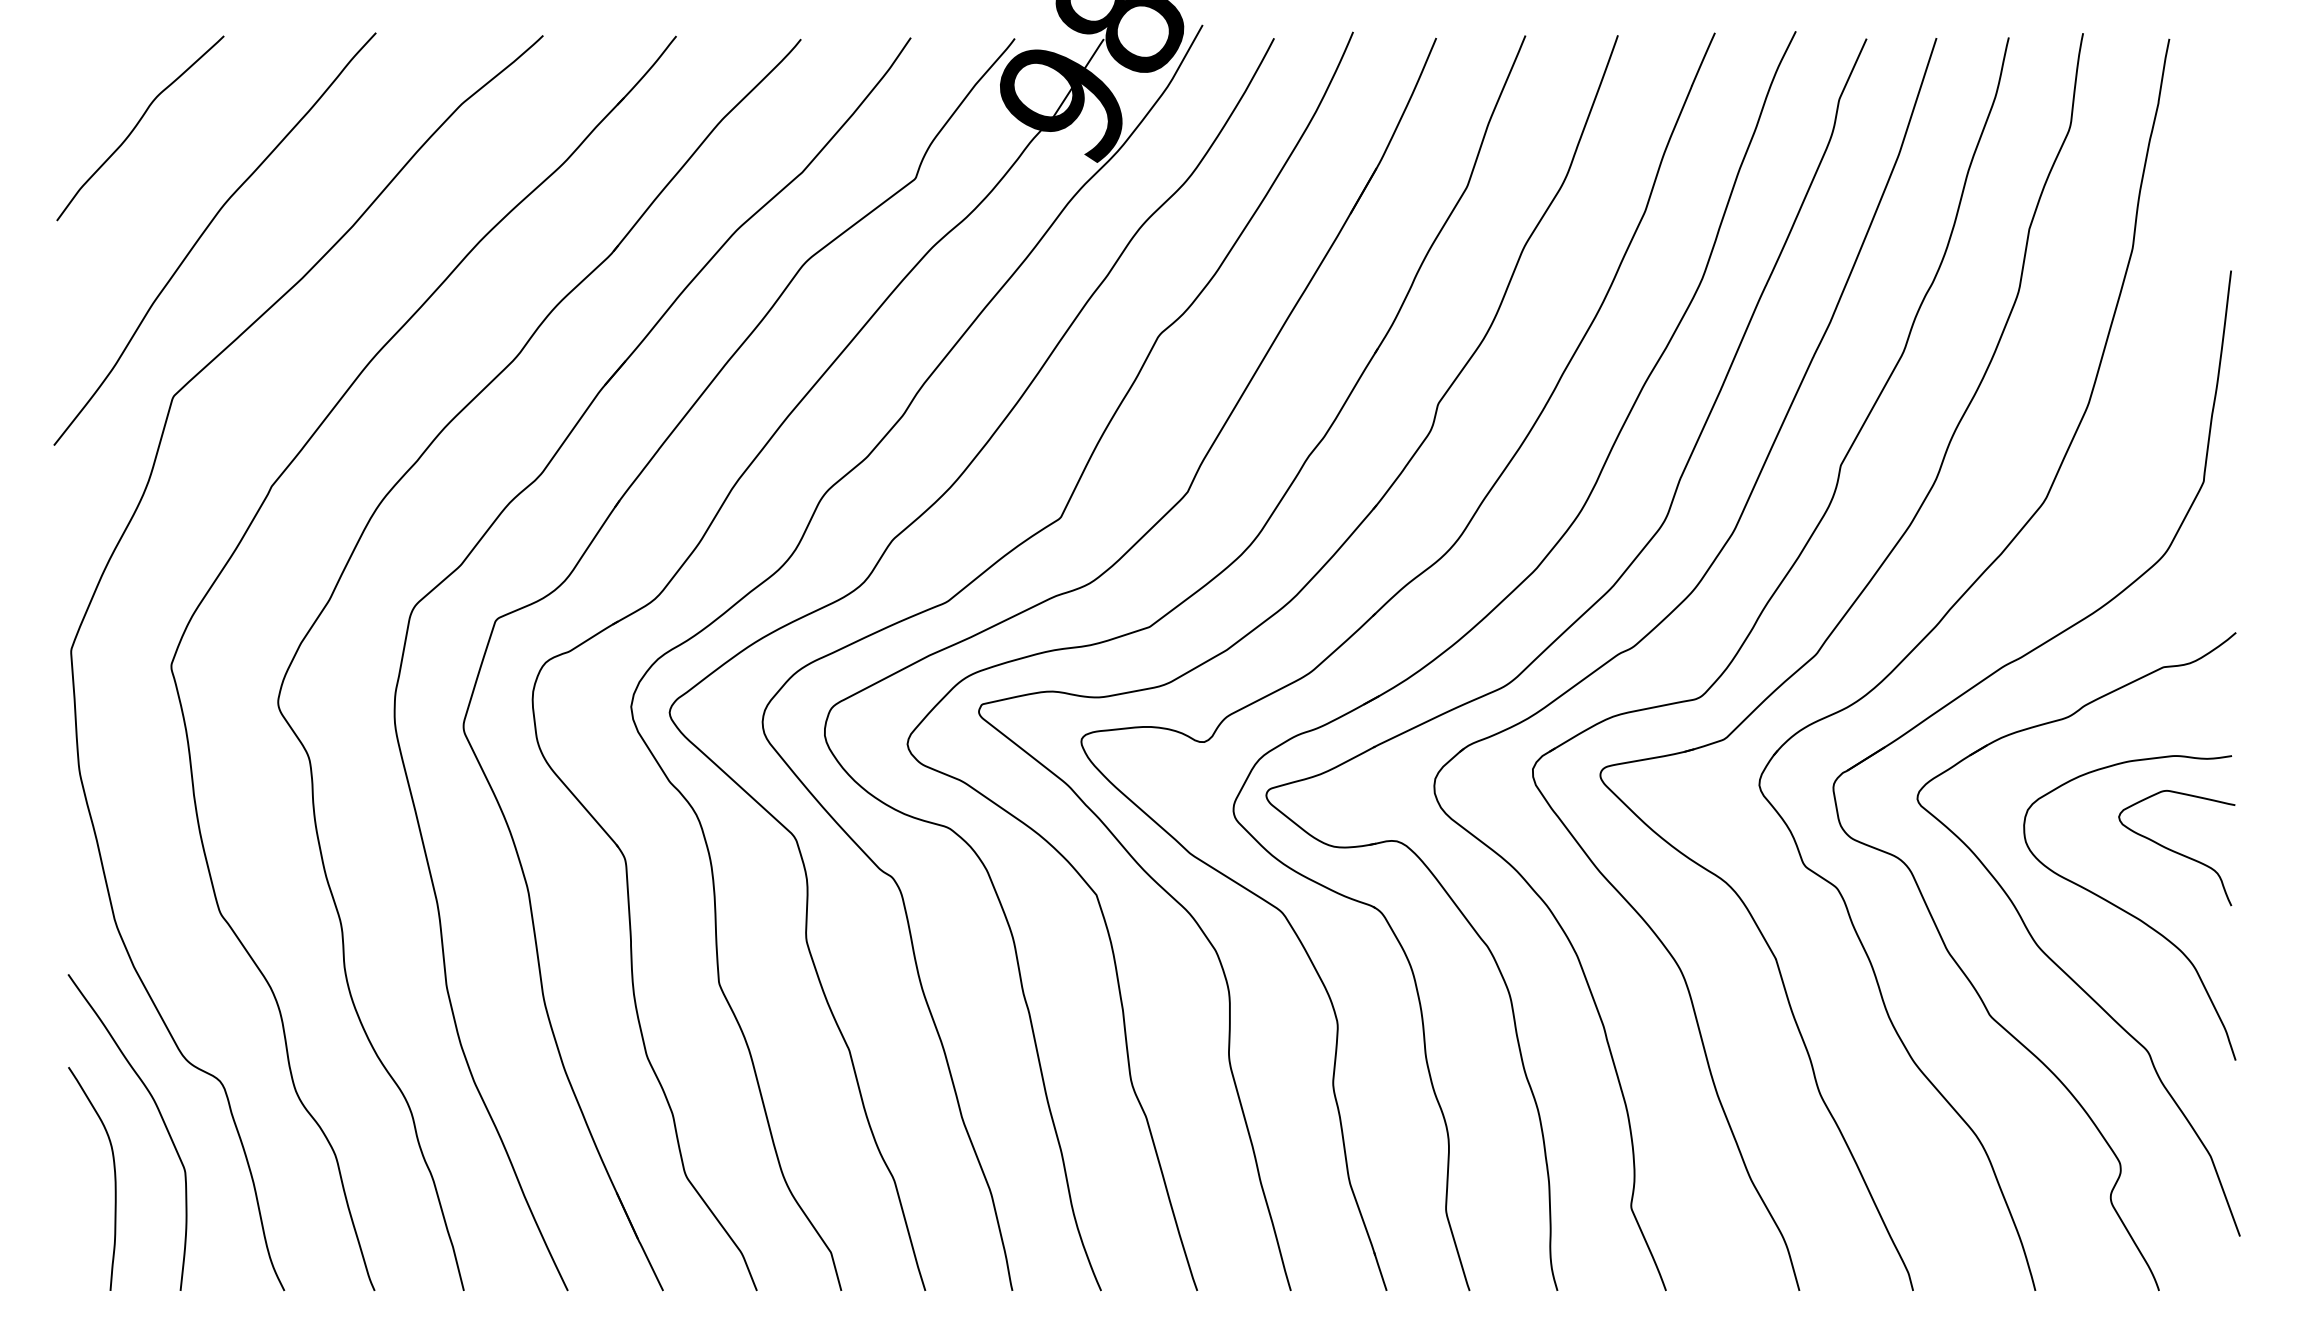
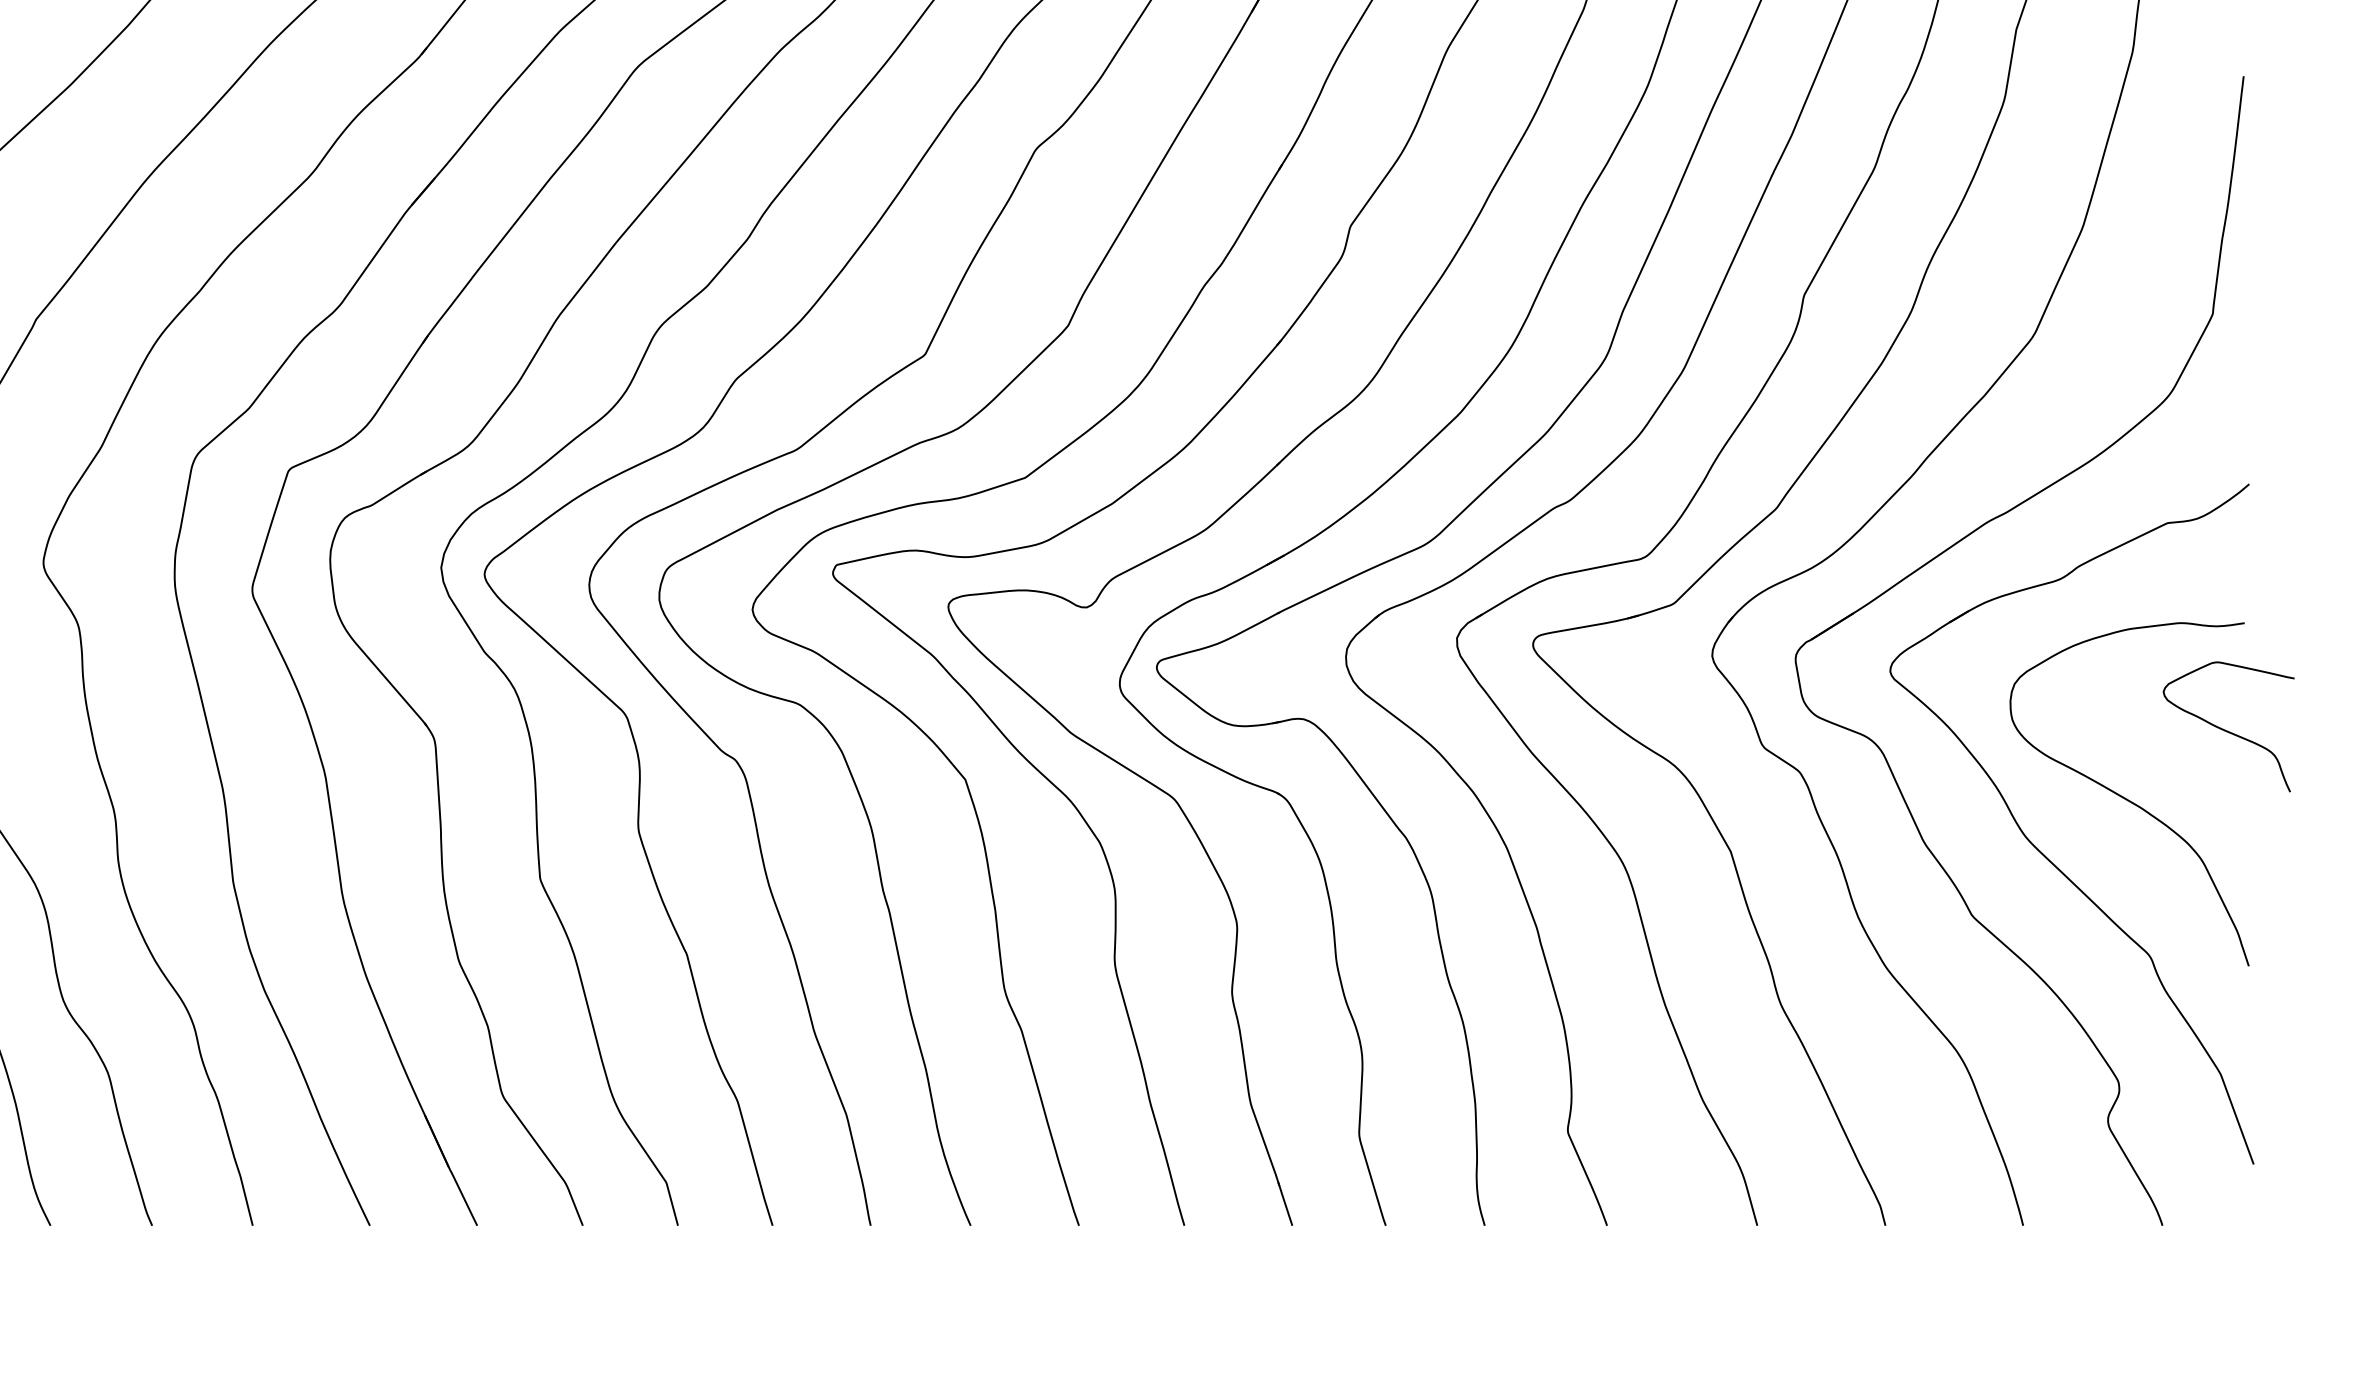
curve: (2174, 850) -> (2226, 729), moved

